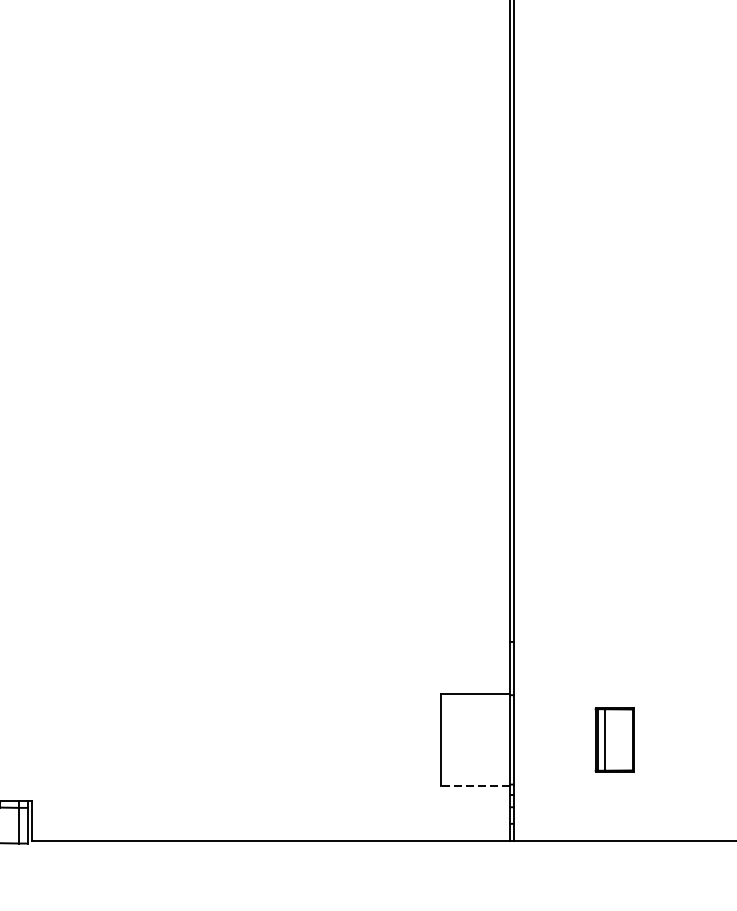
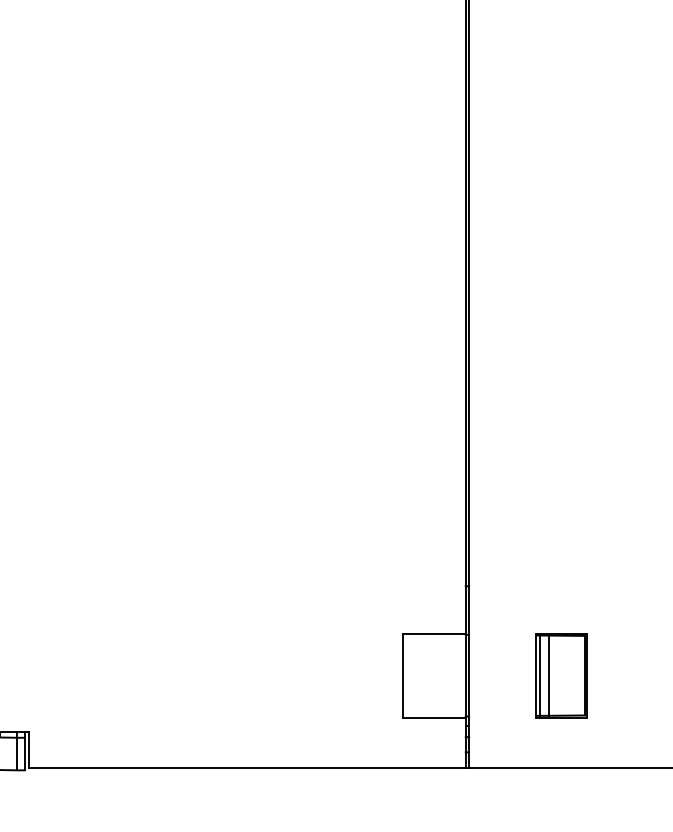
part: (614, 739) -> (561, 675), size x1.43
line: (474, 785) -> (433, 717), dashed -> solid

